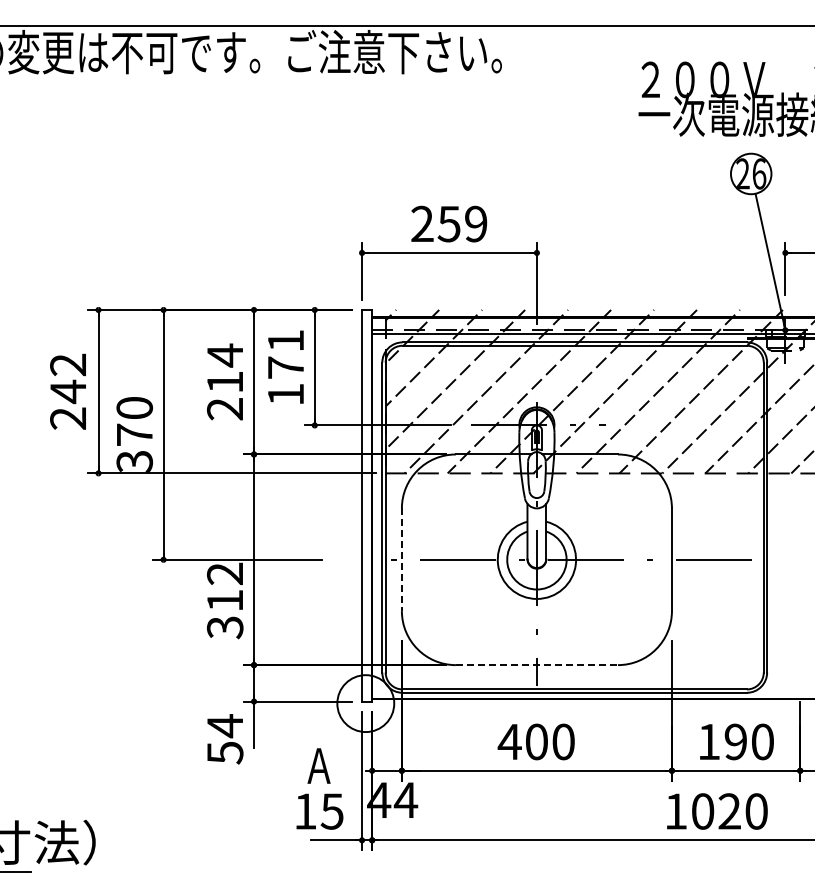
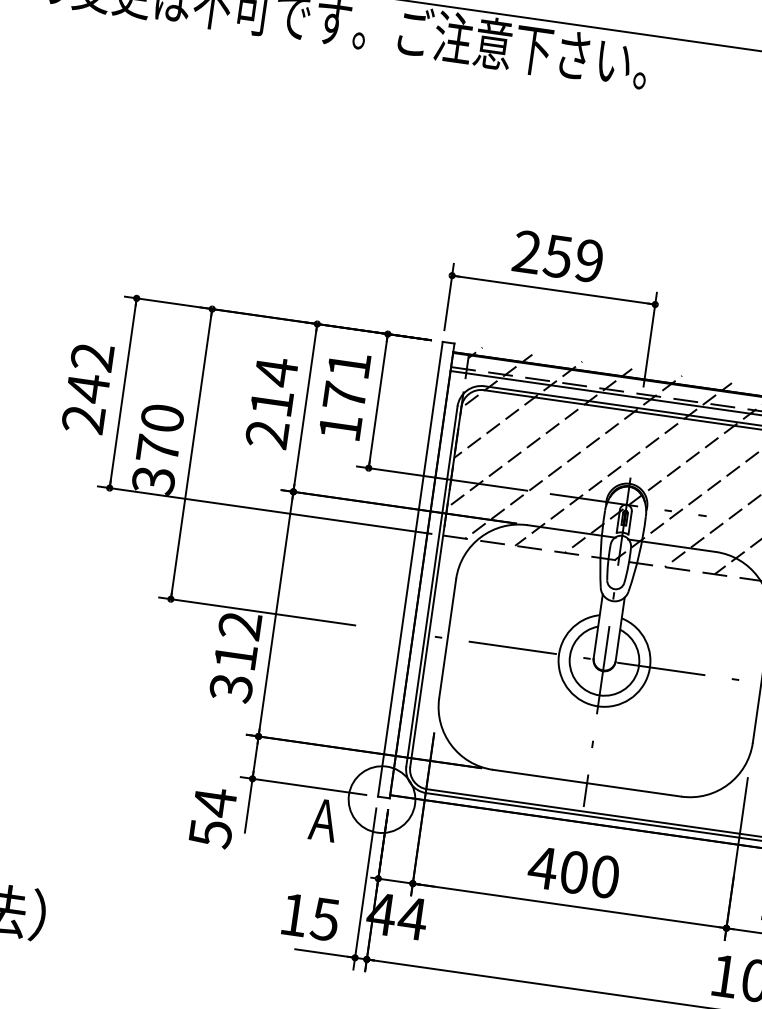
line: (401, 560) -> (447, 639), dashed -> solid
line: (537, 665) -> (587, 783), dashed -> solid
text: (318, 765) -> (323, 819), moved

